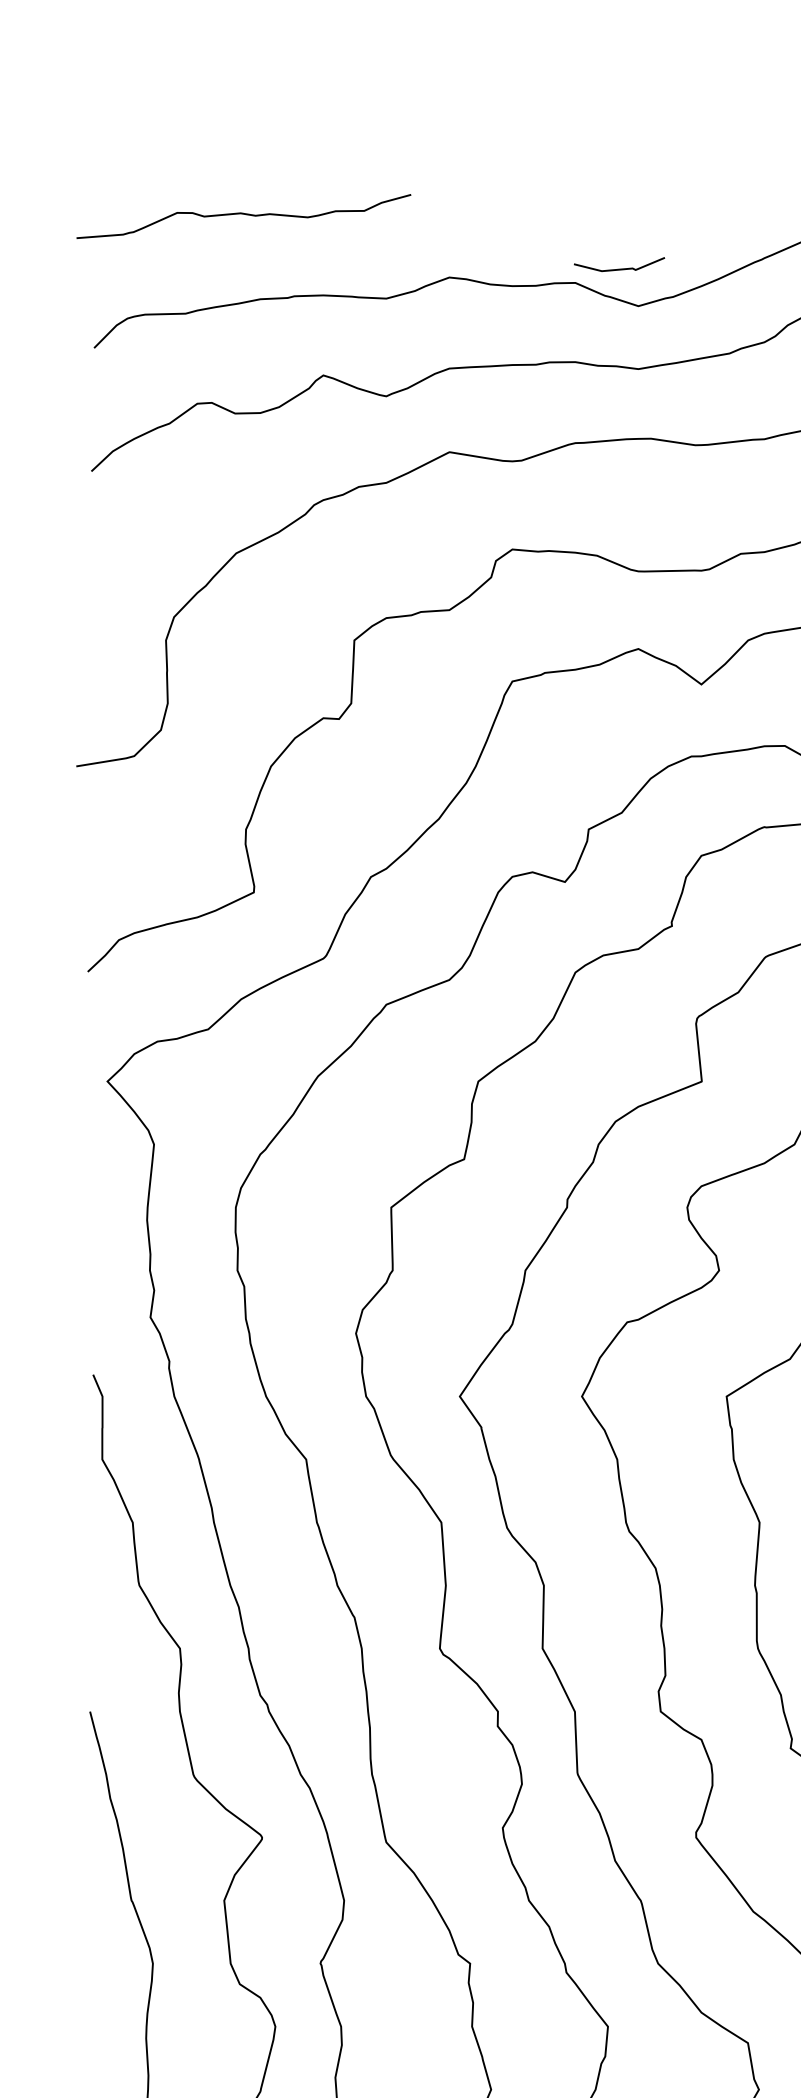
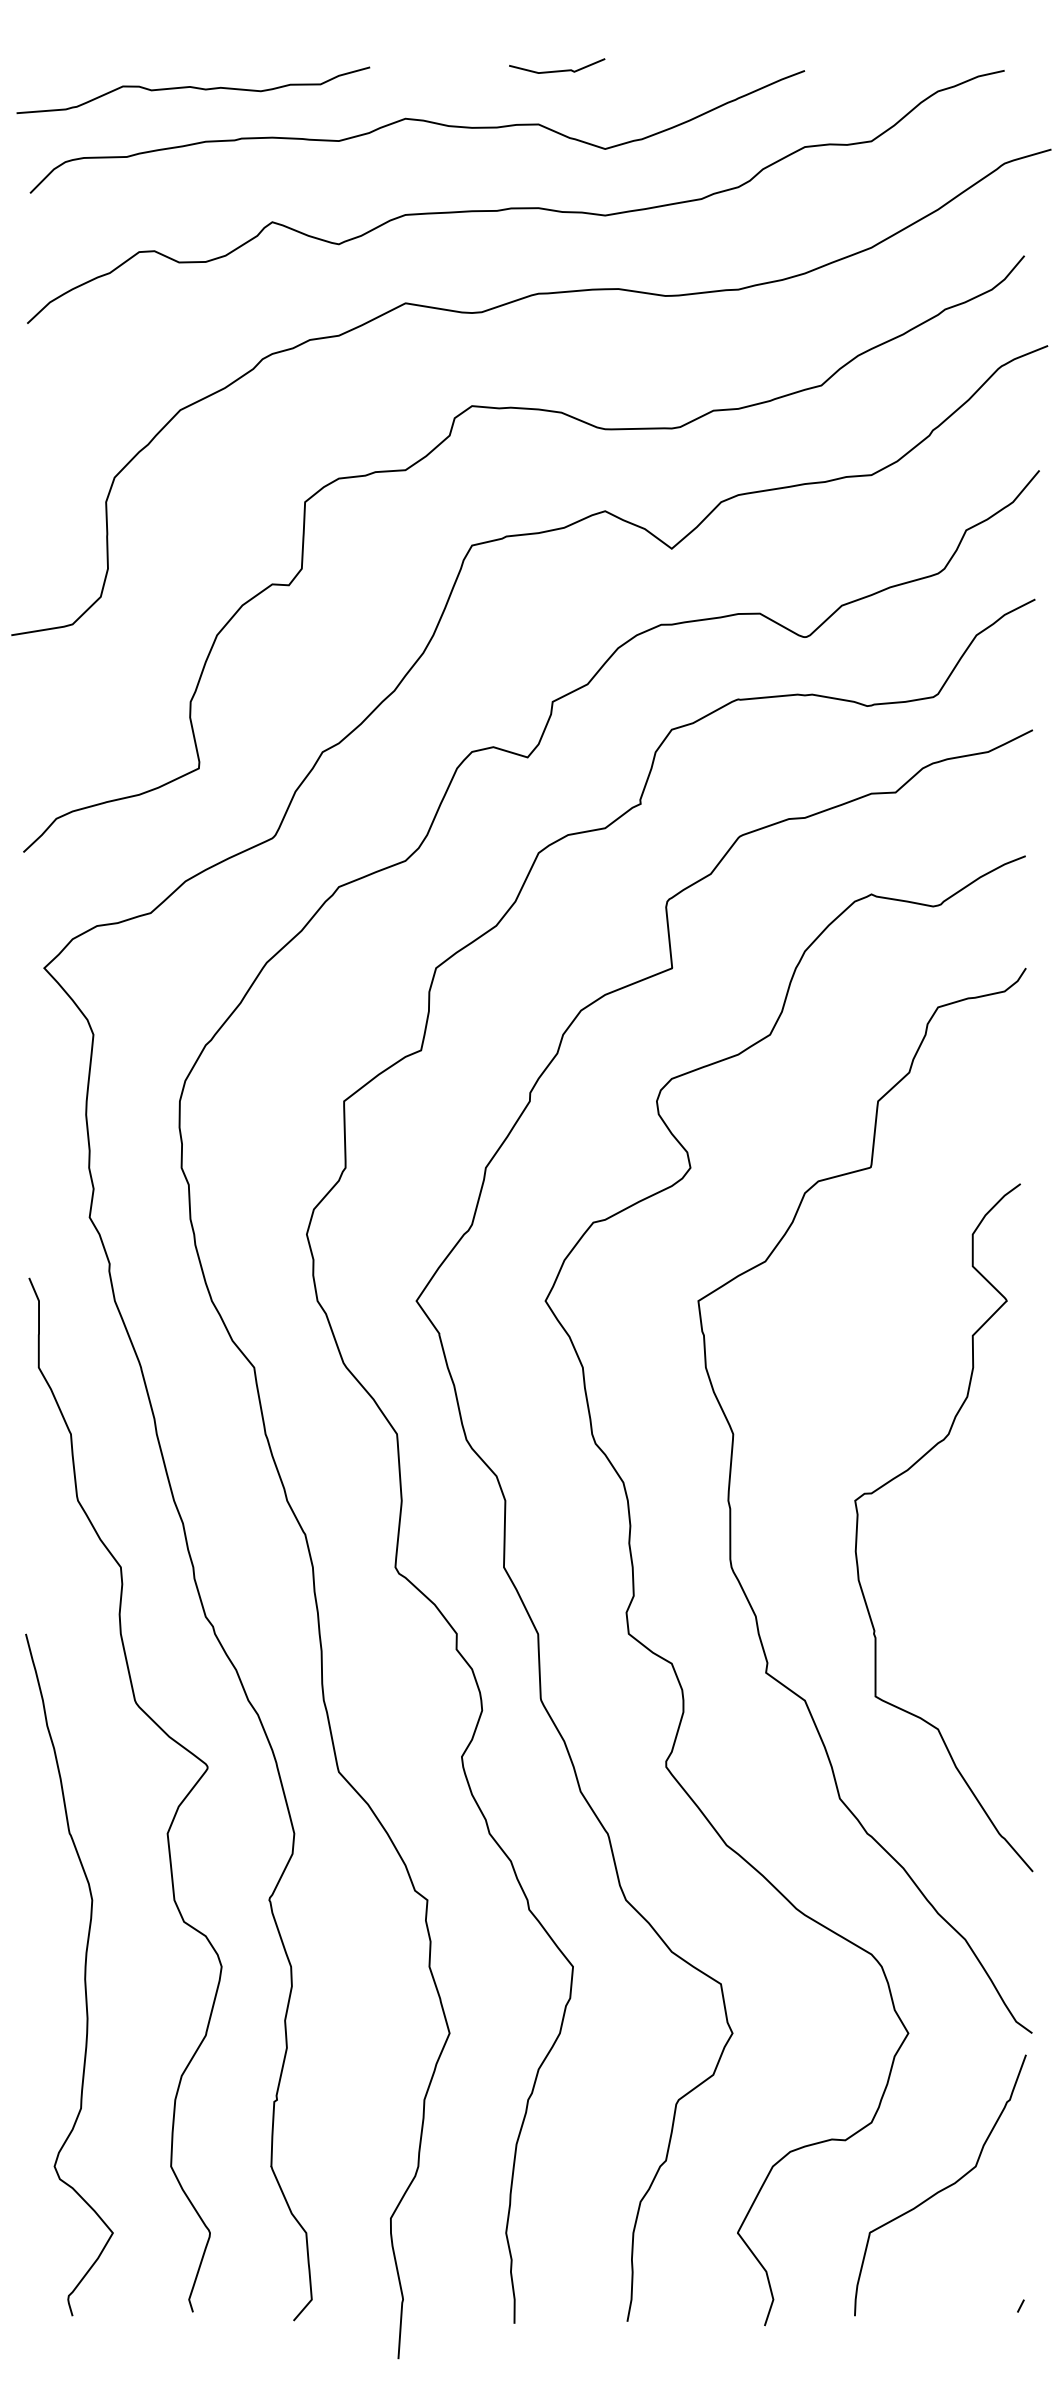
curve: (244, 214) -> (193, 88), moved
line: (619, 268) -> (557, 70), moved

